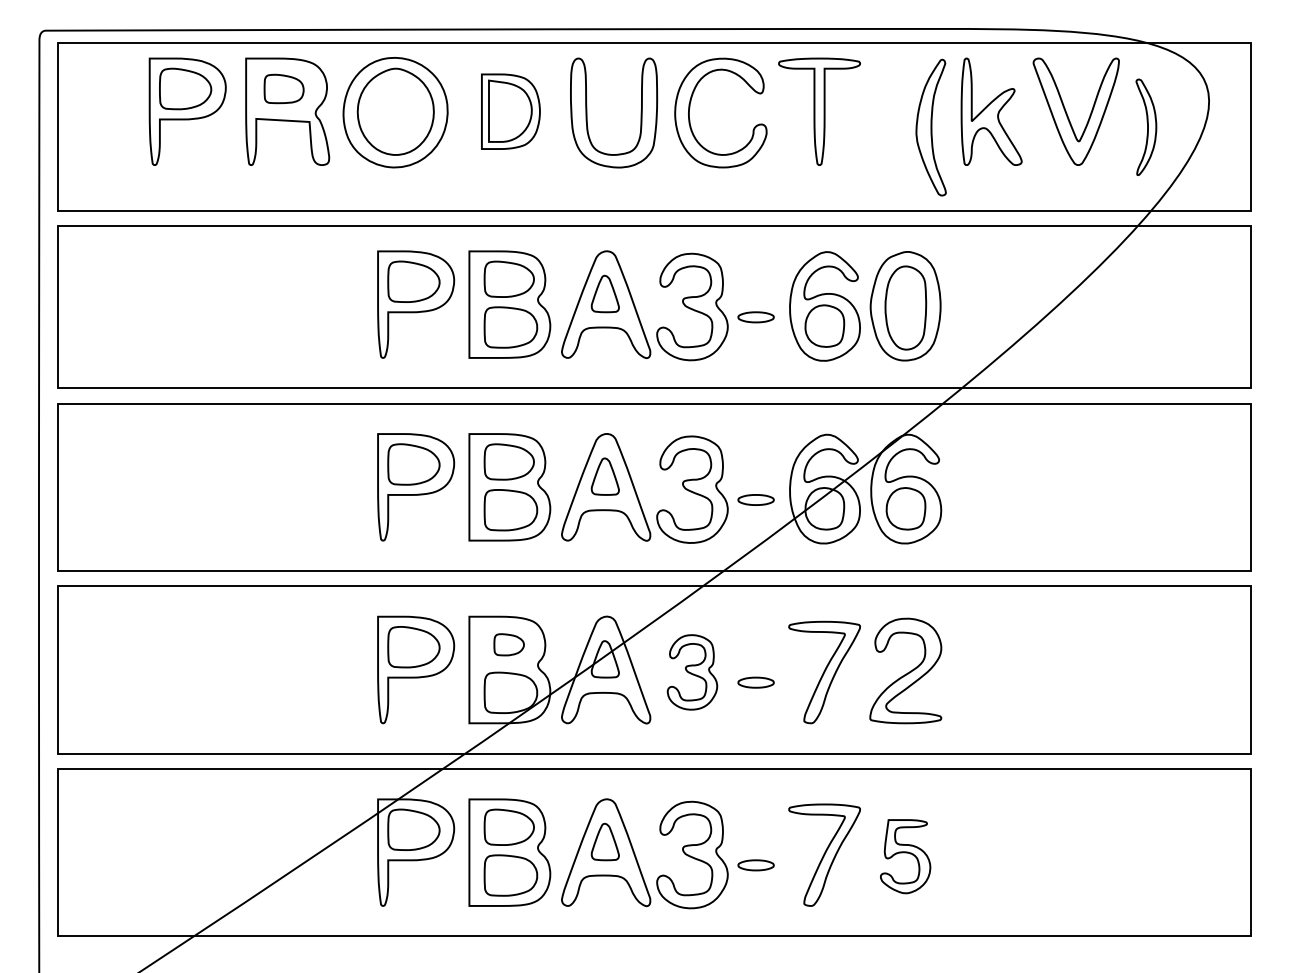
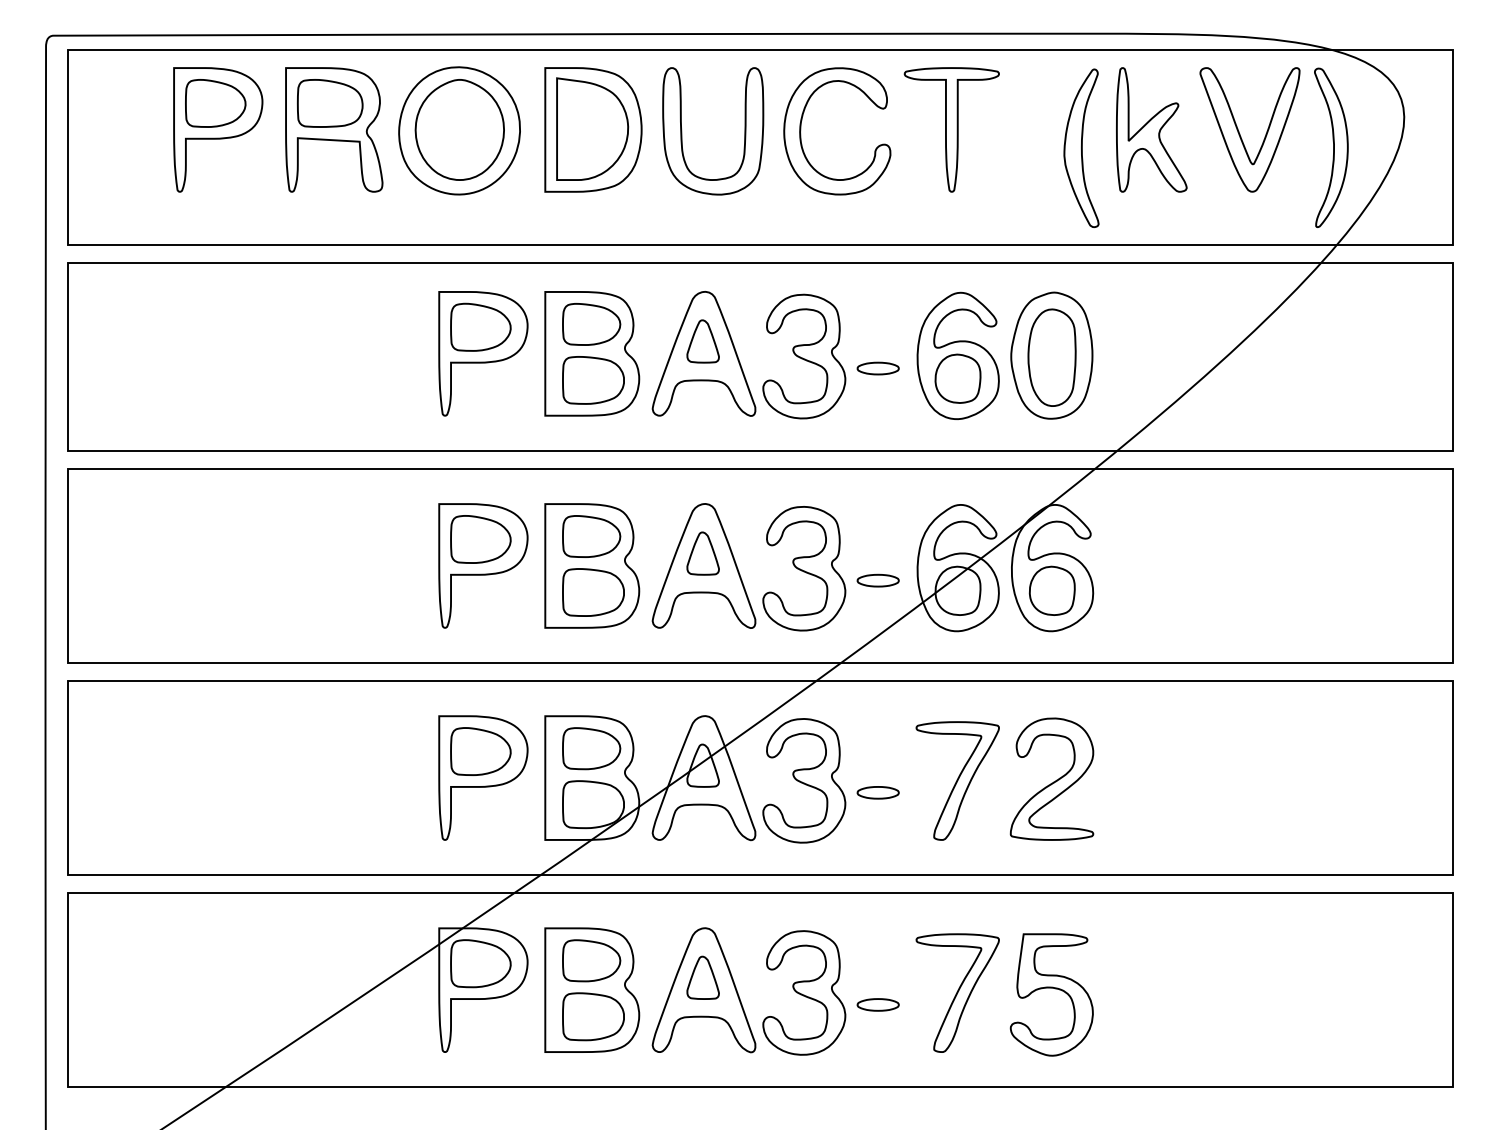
part: (283, 88) -> (329, 102), size x1.43
part: (510, 111) -> (593, 129), size x1.43
part: (1146, 127) -> (1331, 148), size x1.43
part: (508, 644) -> (590, 748), size x1.67
part: (692, 672) -> (804, 780), size x1.43
part: (905, 856) -> (1051, 994), size x1.43

